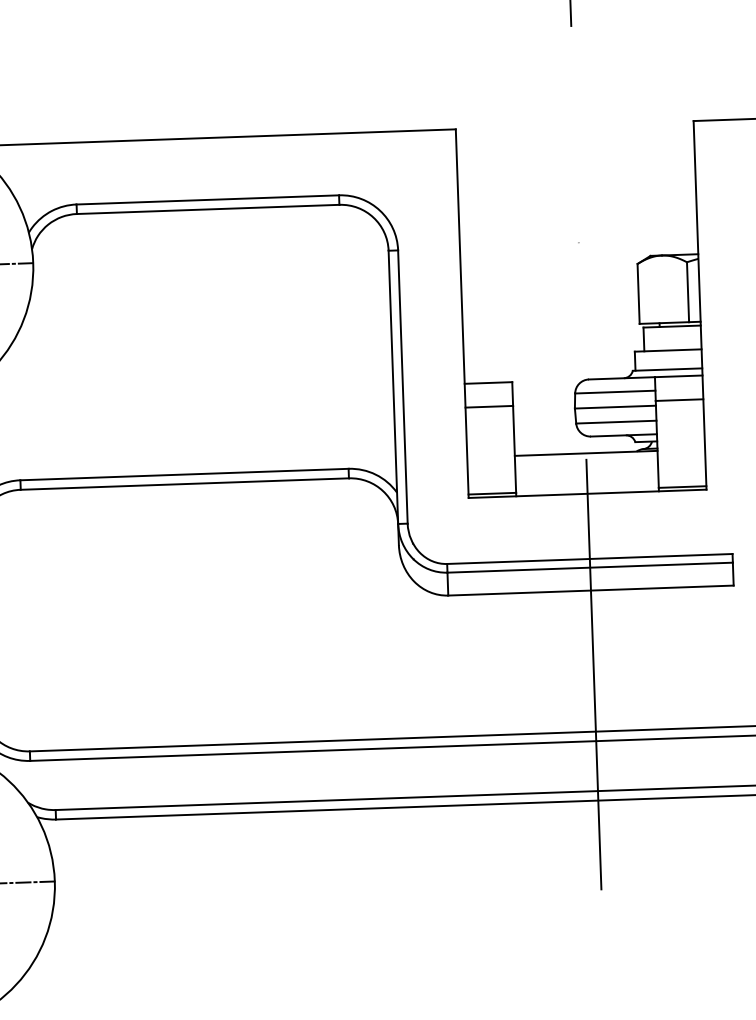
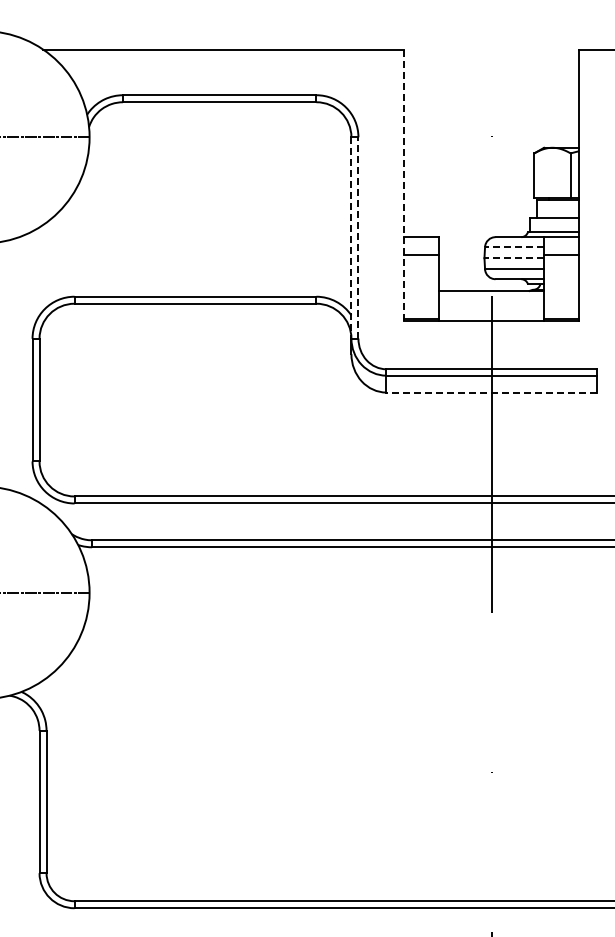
line: (462, 313) -> (404, 185), solid -> dashed
line: (393, 386) -> (351, 237), solid -> dashed
line: (402, 386) -> (358, 237), solid -> dashed
line: (615, 392) -> (514, 247), solid -> dashed
line: (615, 407) -> (514, 258), solid -> dashed
line: (590, 590) -> (491, 392), solid -> dashed

